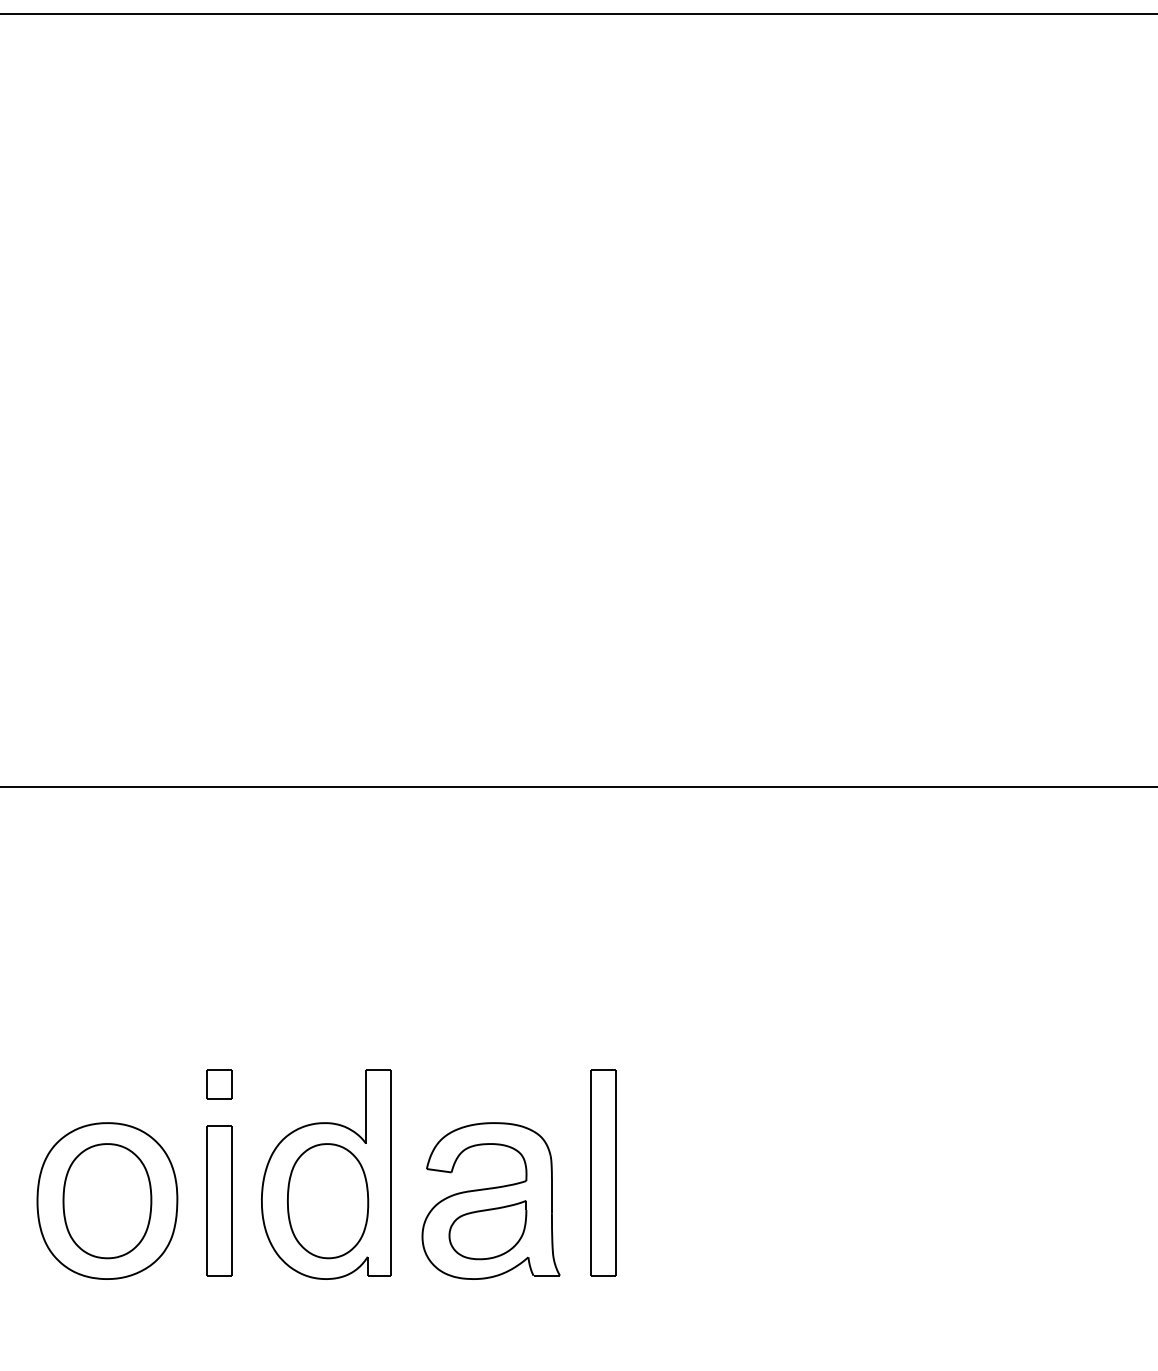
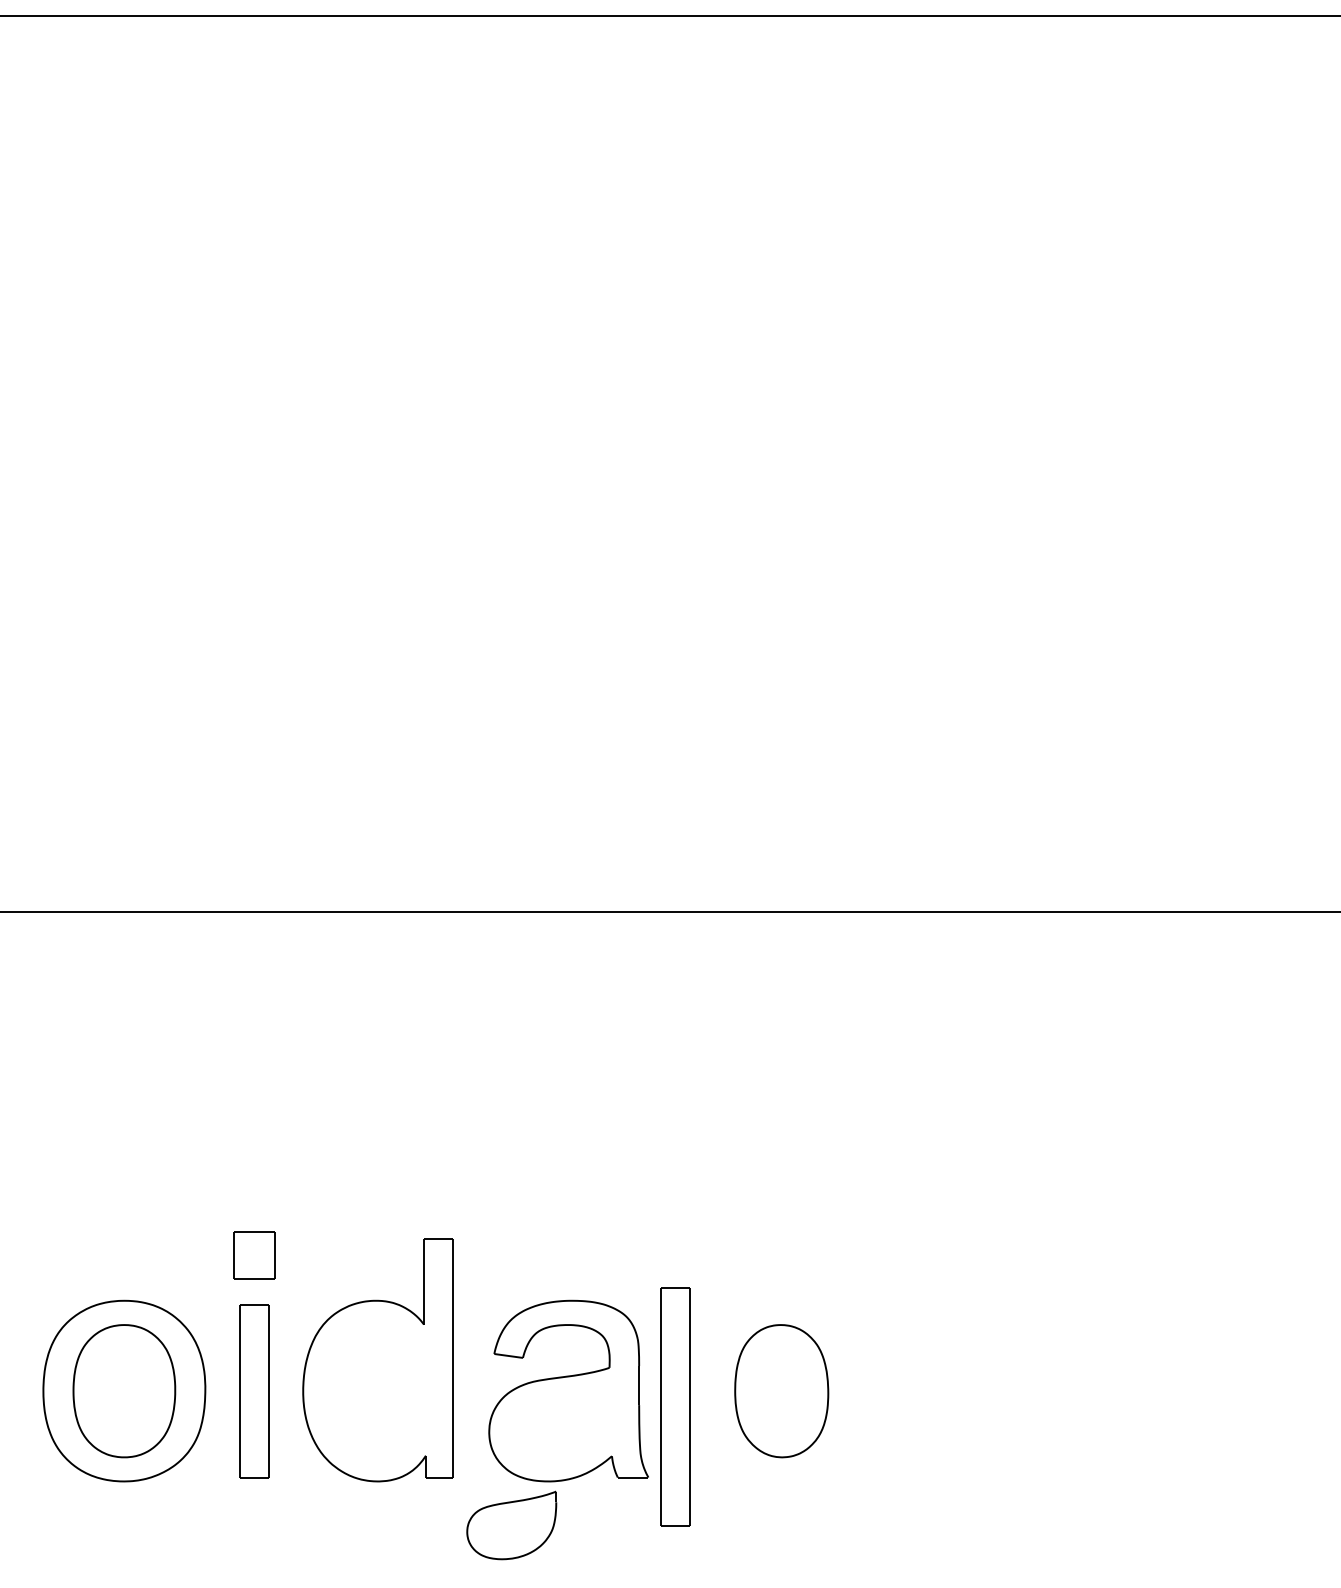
part: (219, 1084) -> (254, 1256), size x1.4
part: (603, 1172) -> (675, 1406), moved
part: (328, 1201) -> (782, 1391), moved
part: (487, 1230) -> (511, 1525), moved

